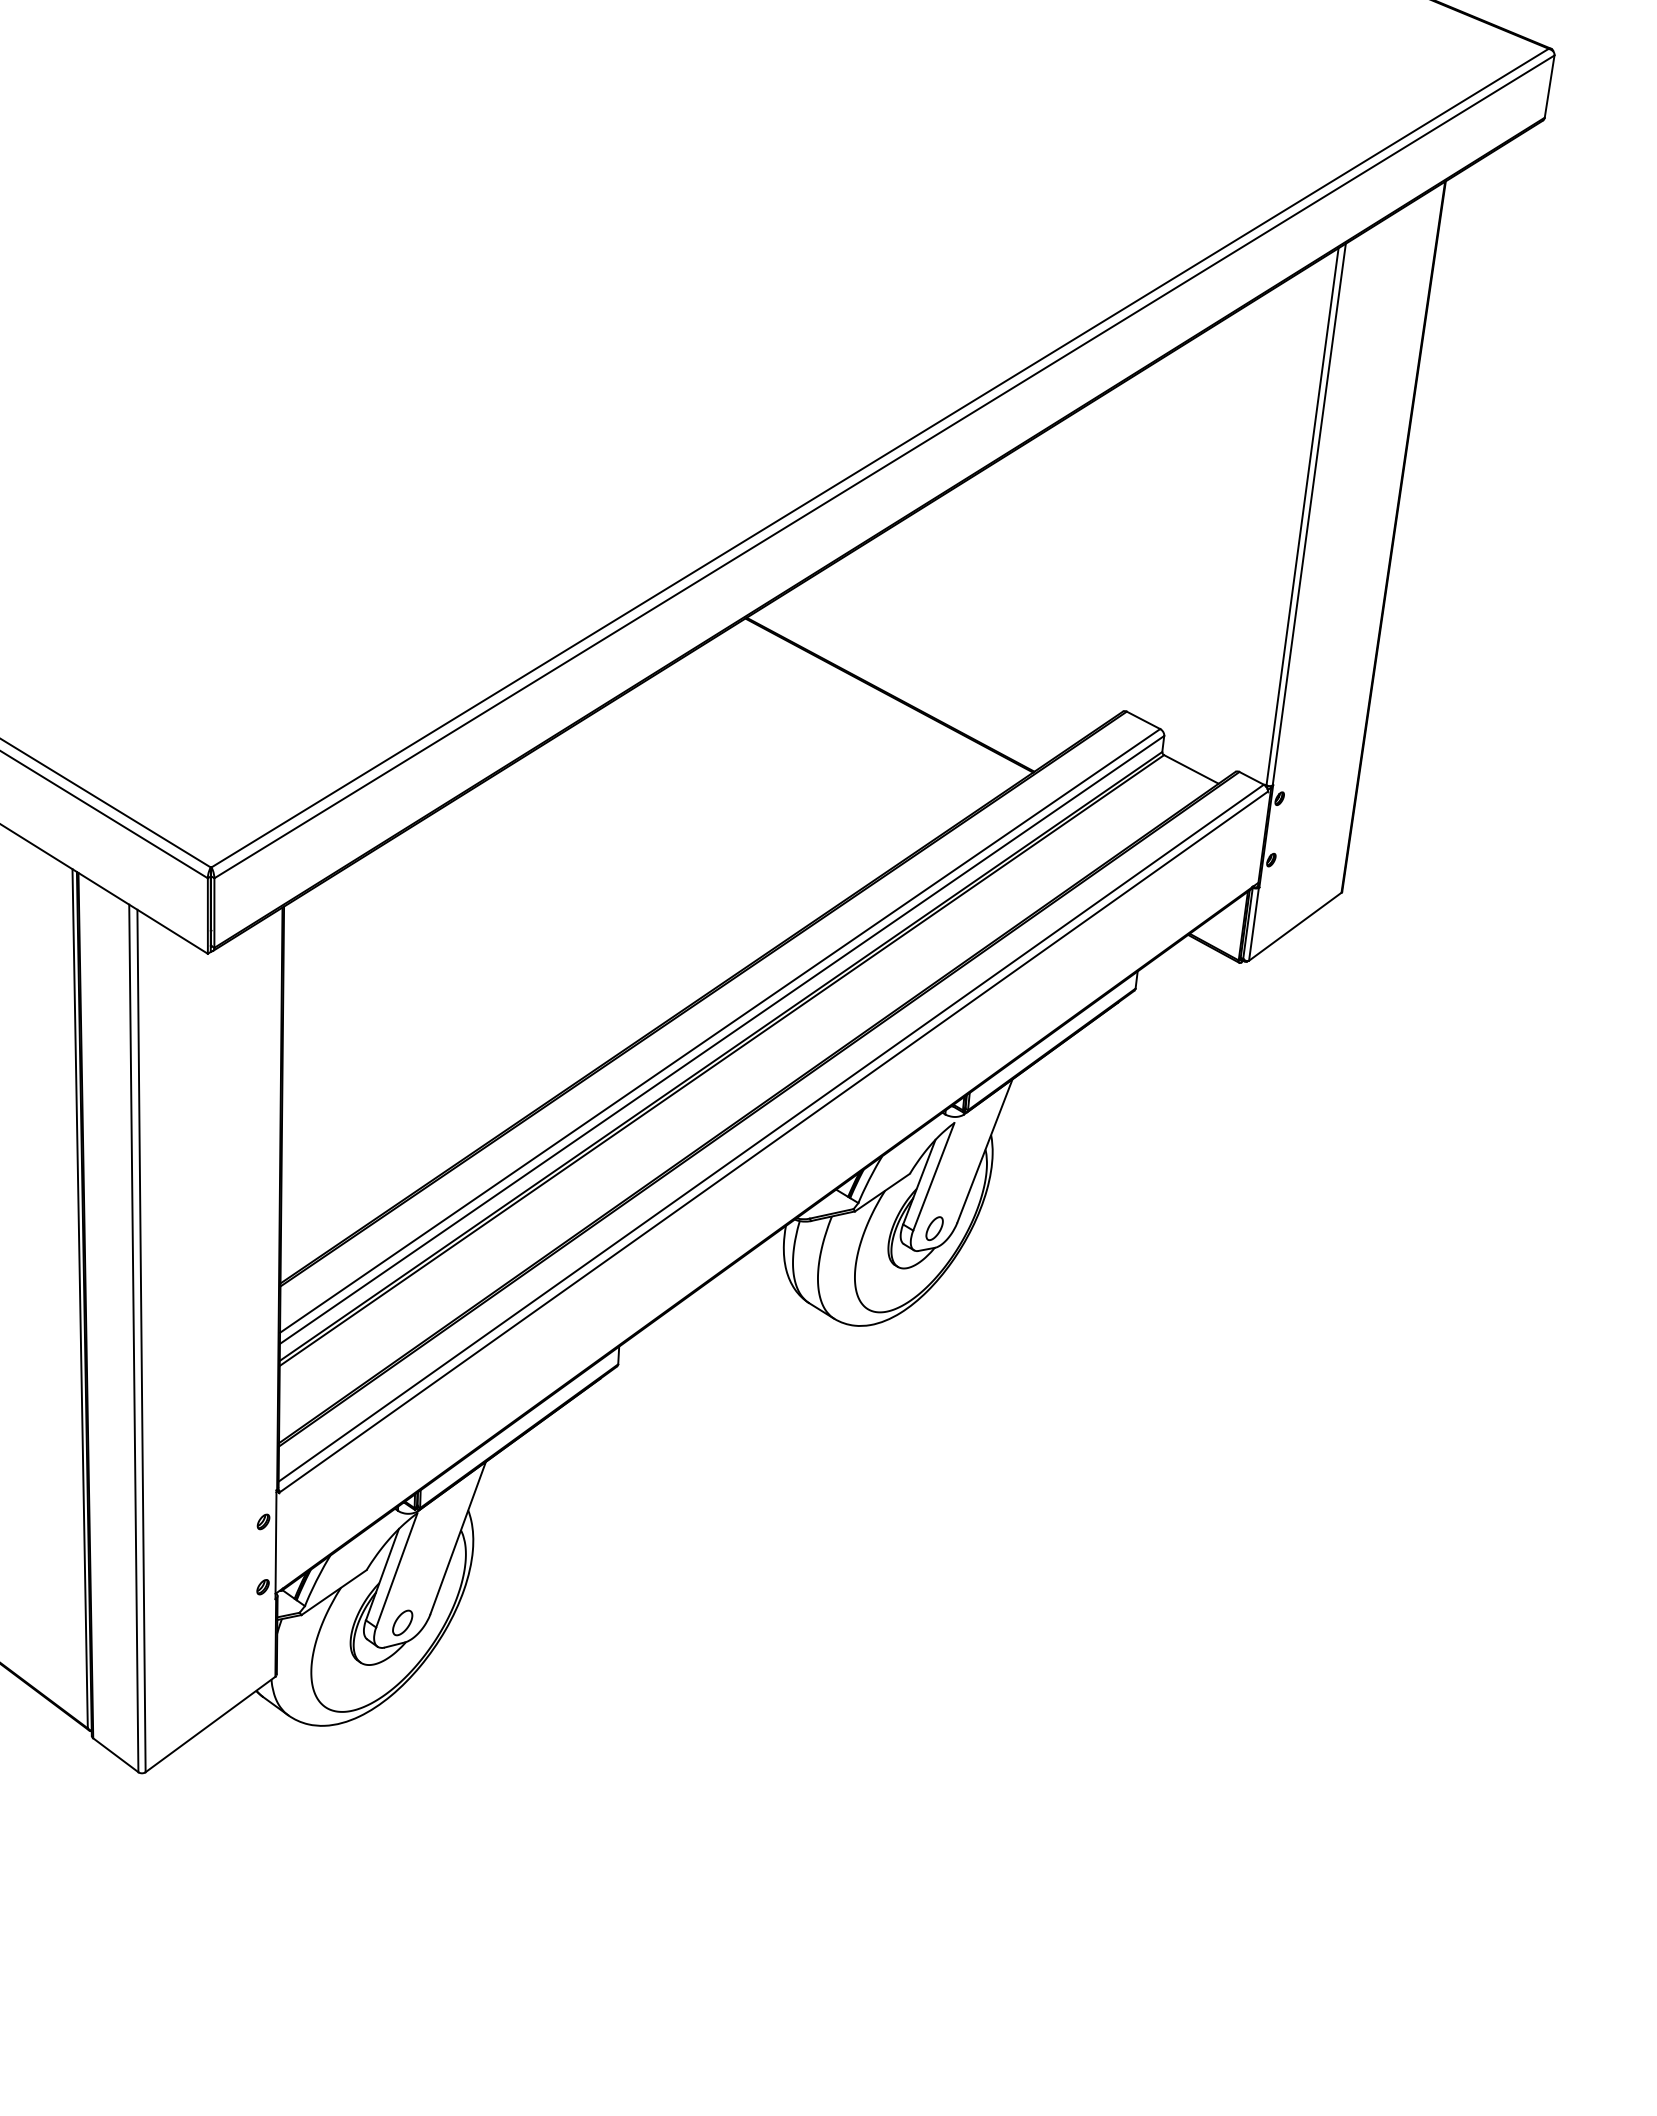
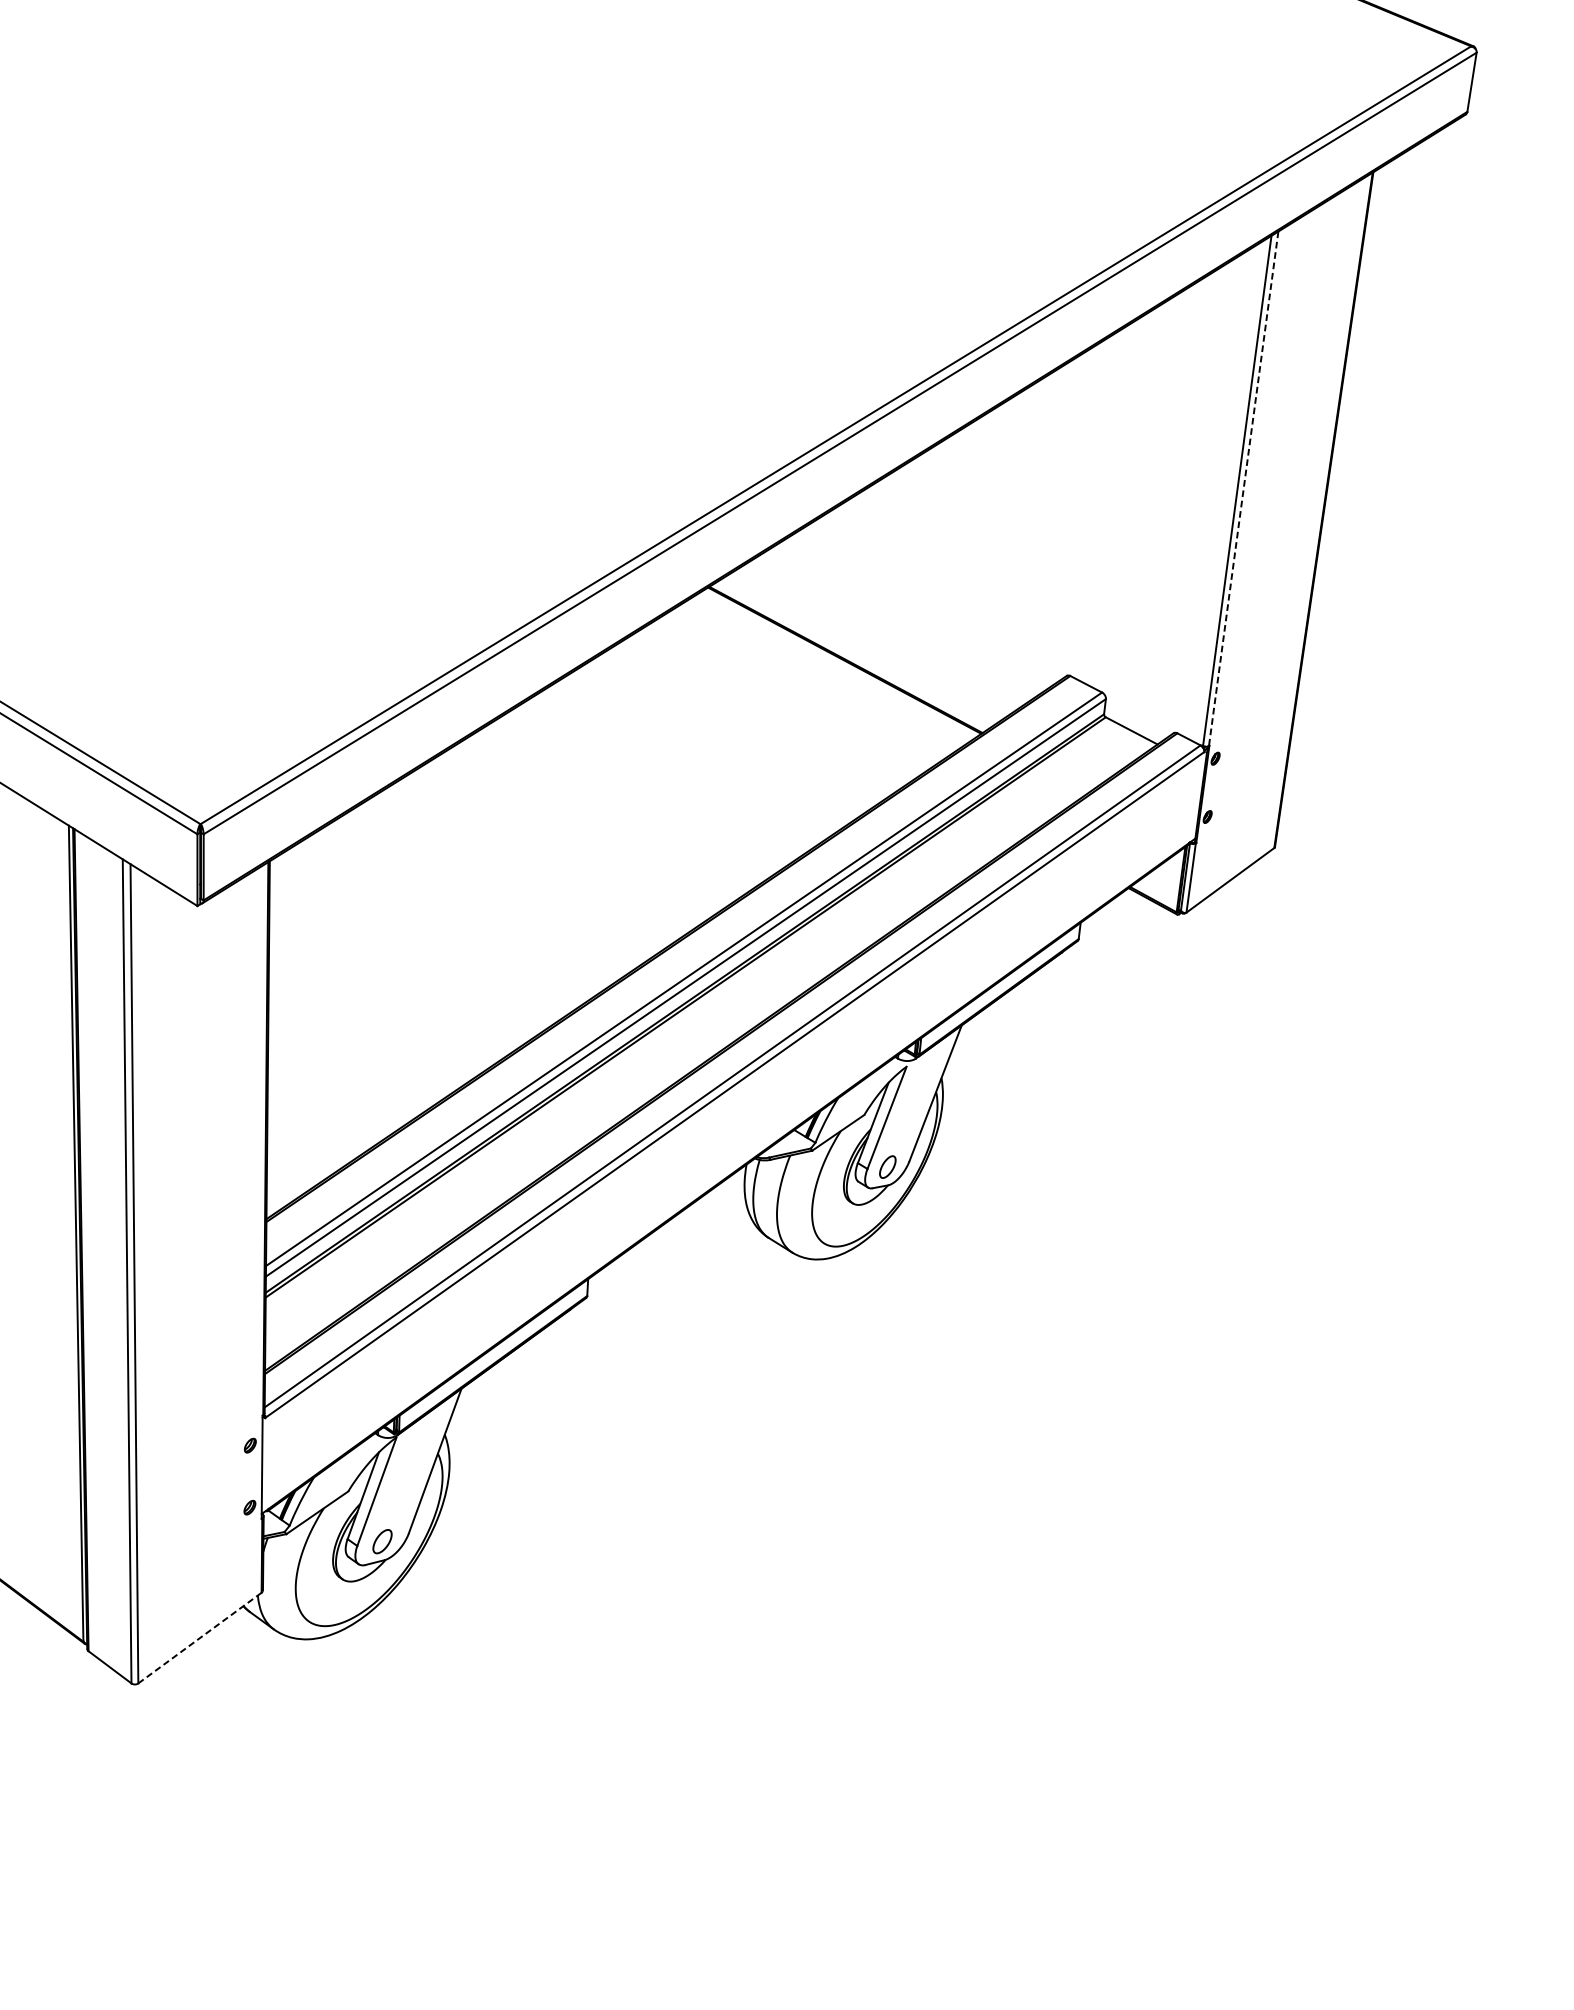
line: (1309, 515) -> (1243, 489), solid -> dashed
line: (210, 1724) -> (199, 1638), solid -> dashed

